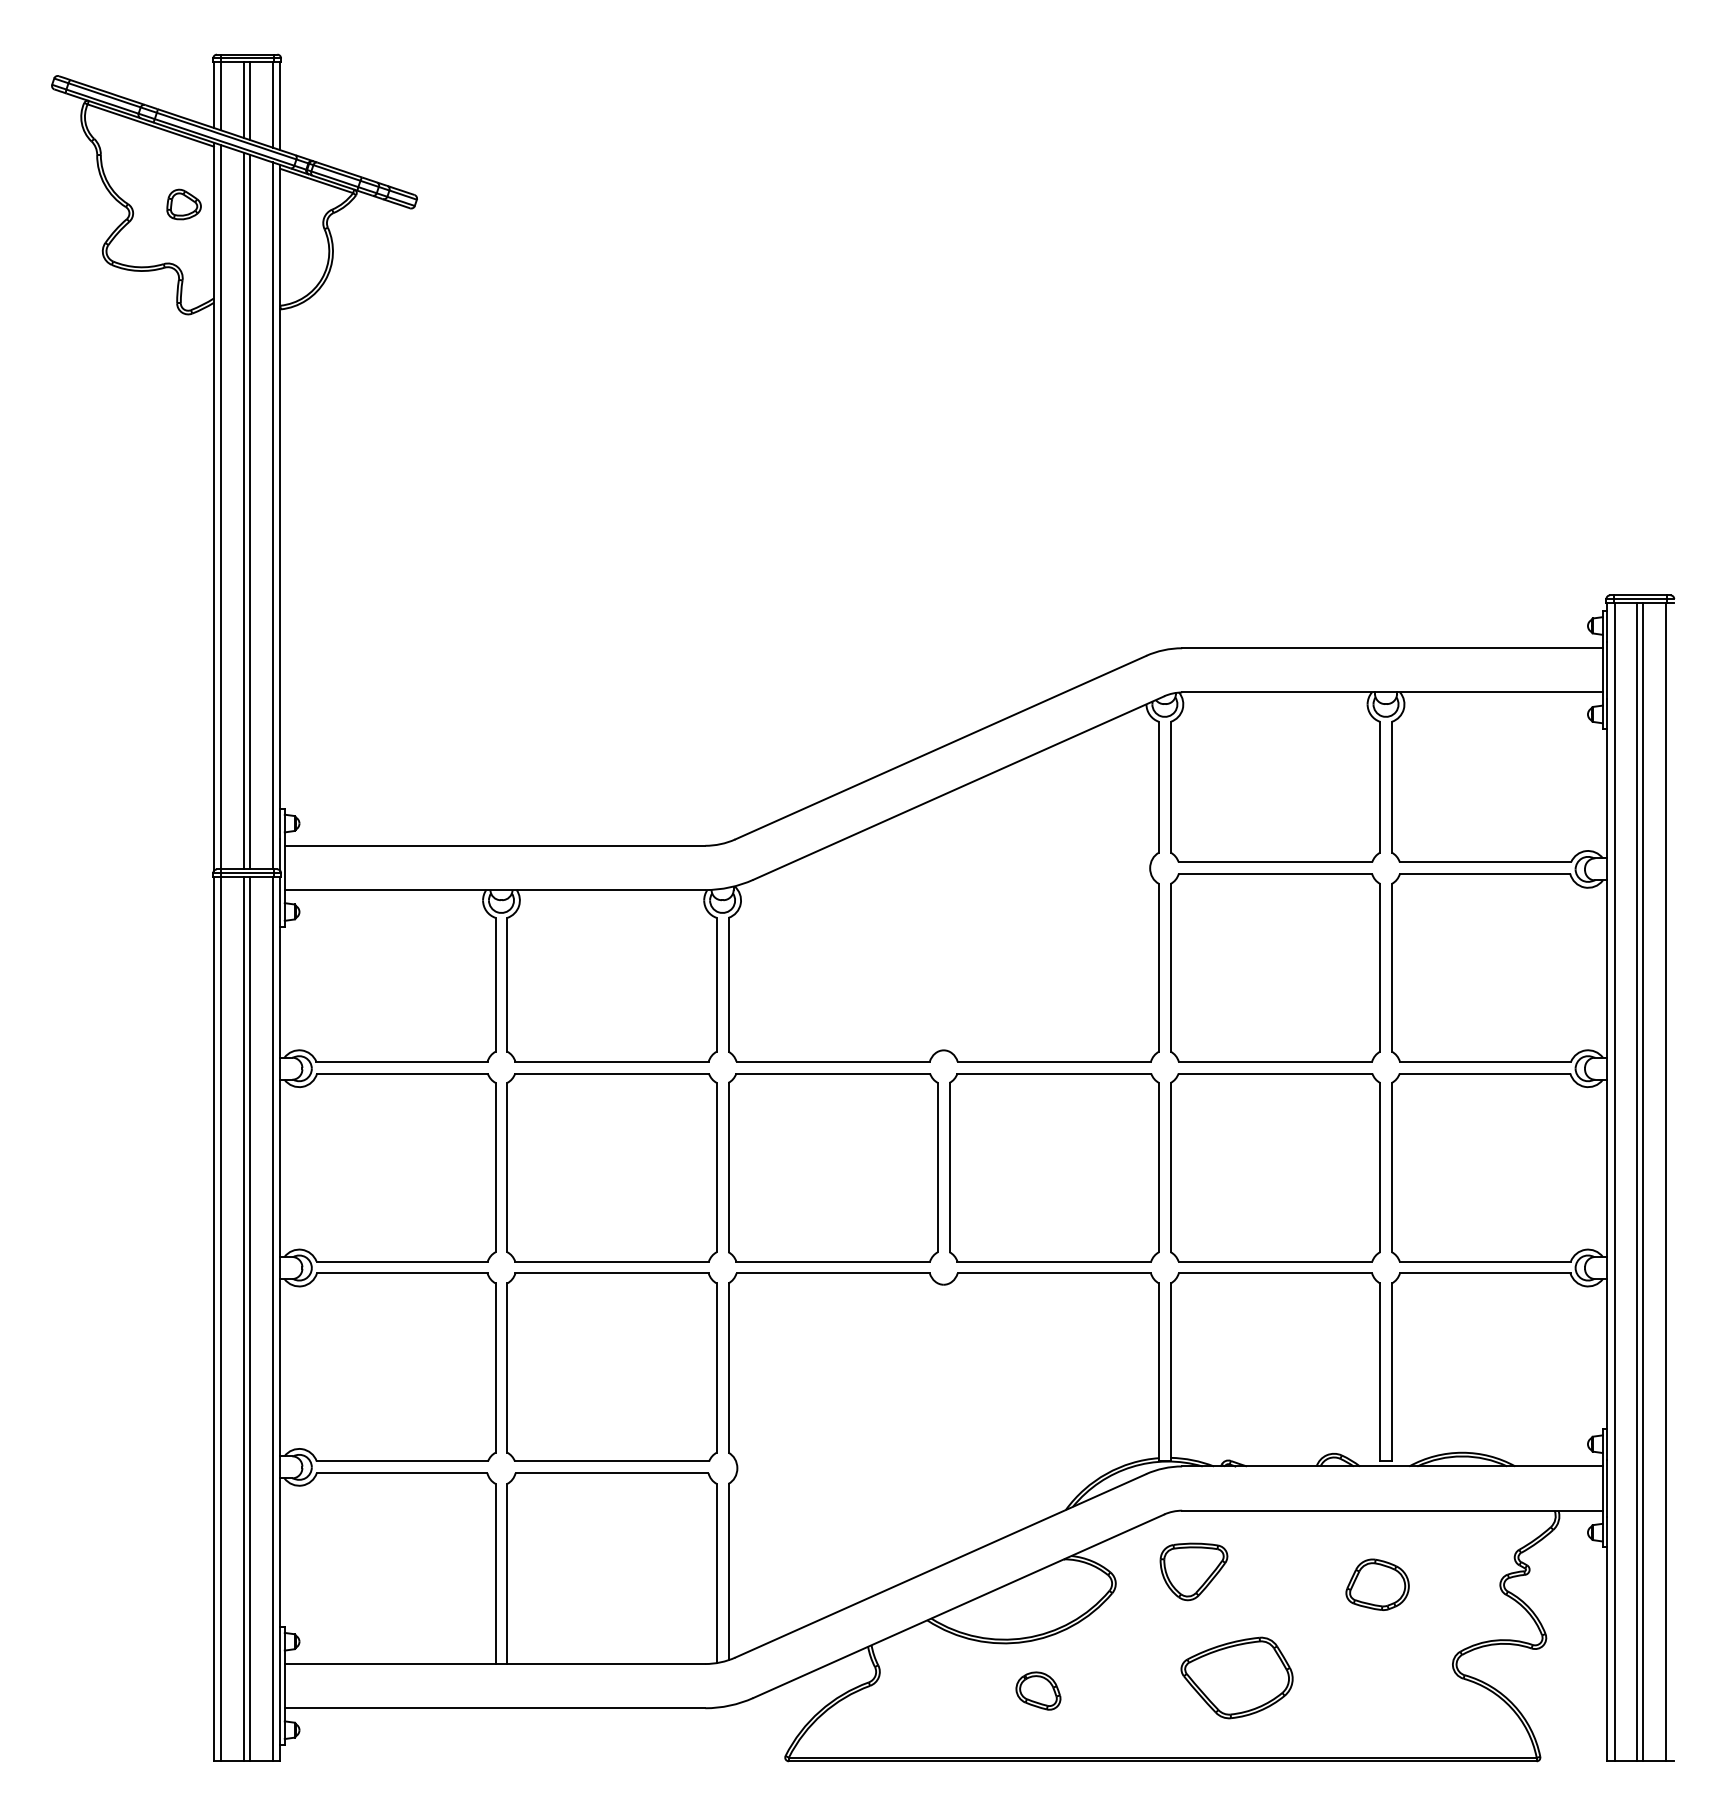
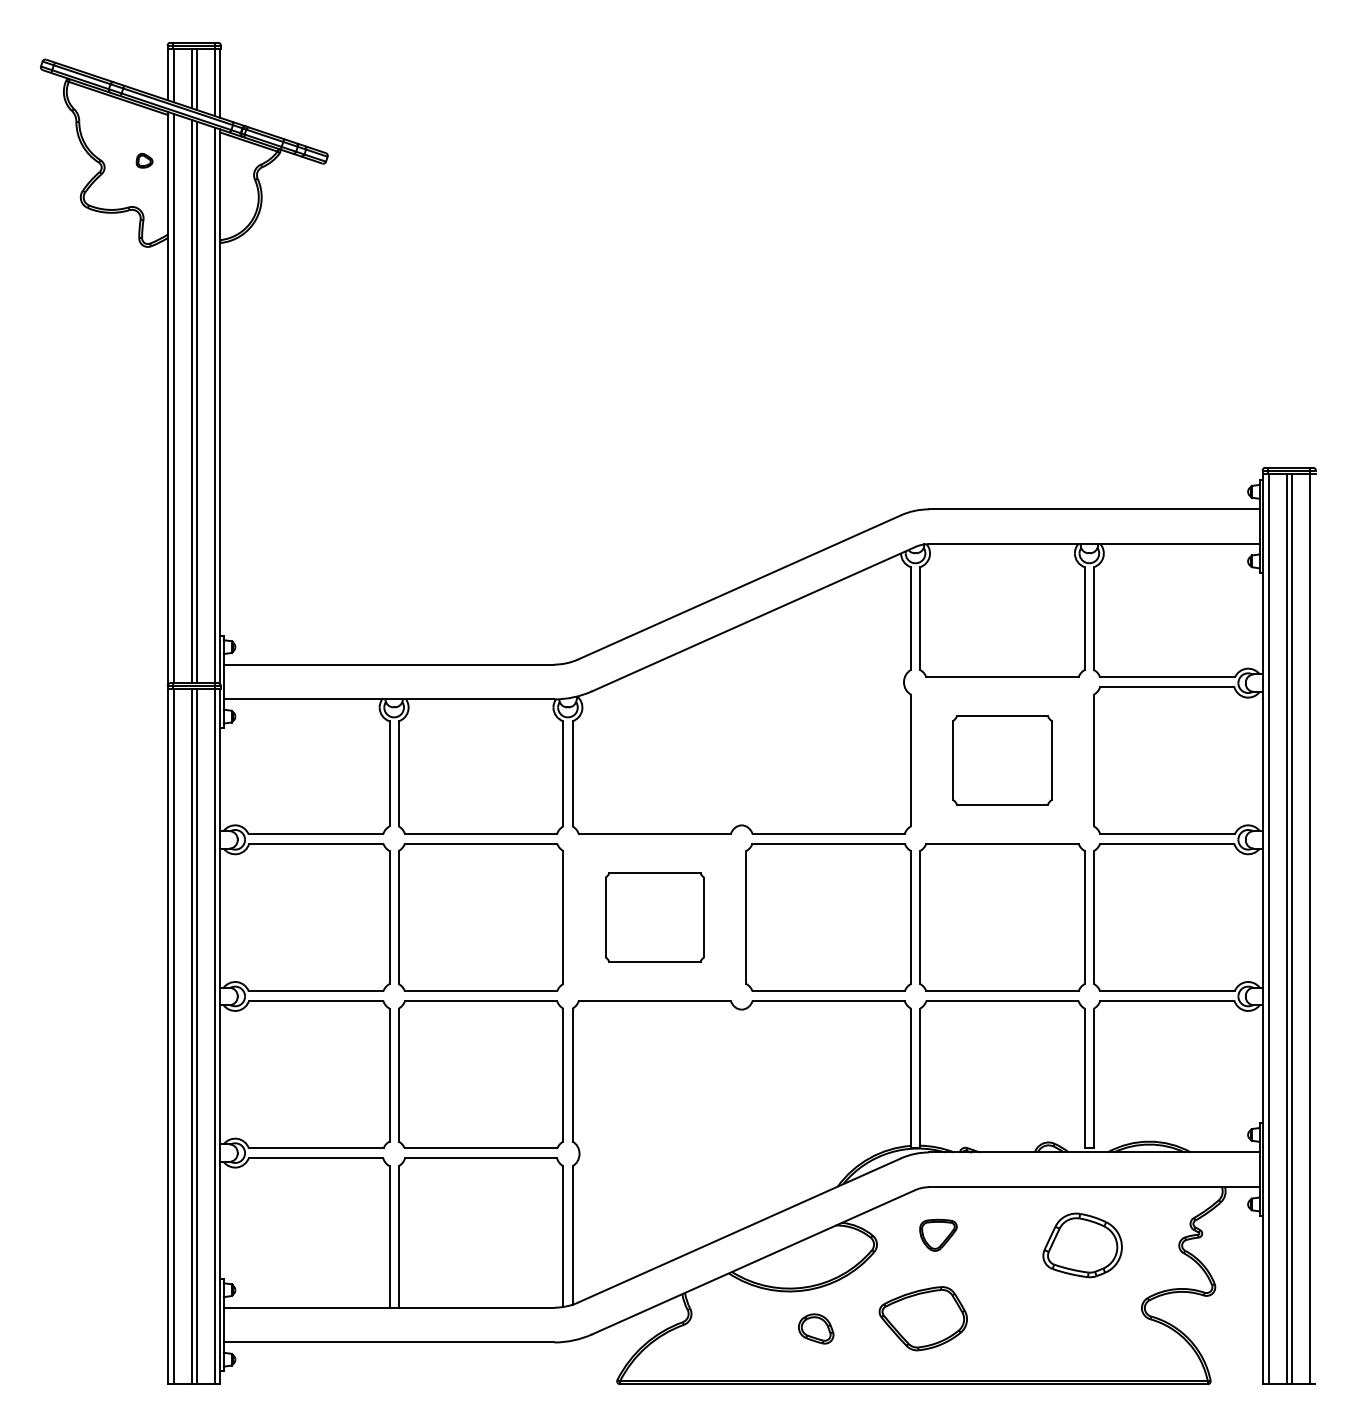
part: (183, 204) -> (144, 160), size x0.6
part: (1275, 967) -> (1002, 760), size x0.6
part: (832, 1167) -> (654, 917), size x0.6
part: (1194, 1572) -> (938, 1235), size x0.7
part: (1377, 1584) -> (1082, 1245), size x1.6
part: (1236, 1677) -> (922, 1318), moved

